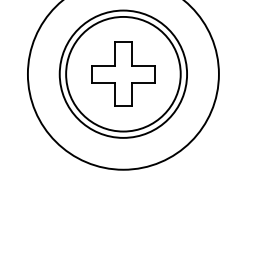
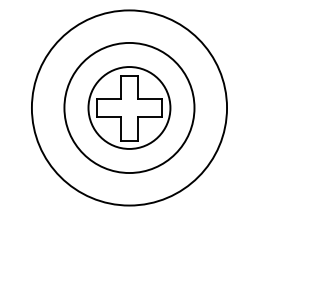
circle: (122, 73) -> (128, 107), size x0.7

